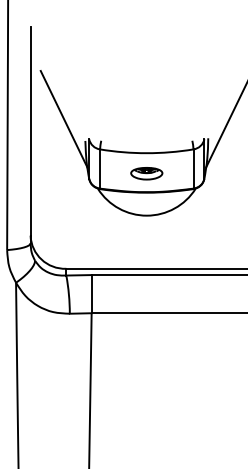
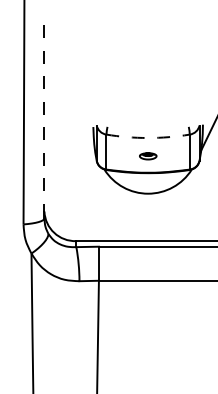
line: (63, 118) -> (73, 107), removed
line: (30, 131) -> (44, 118), solid -> dashed
arc: (146, 153) -> (147, 138), solid -> dashed
part: (146, 173) -> (147, 156), size x0.6

